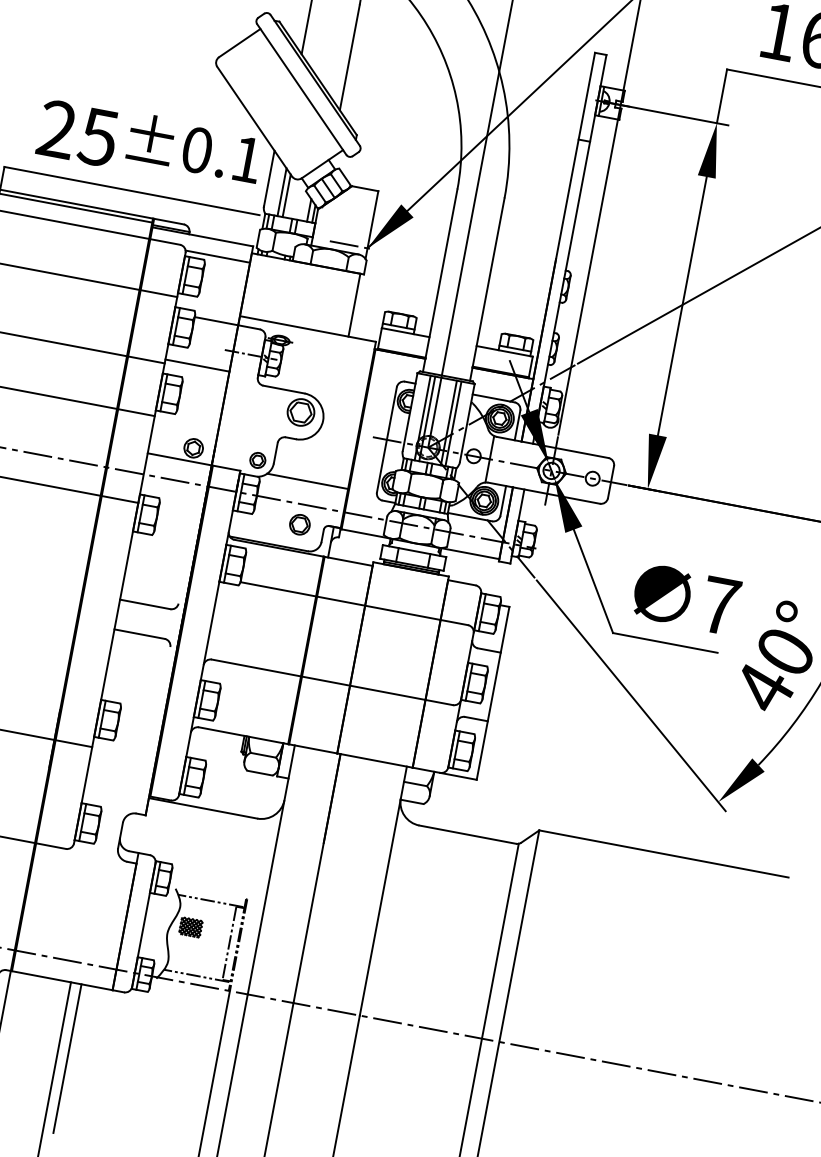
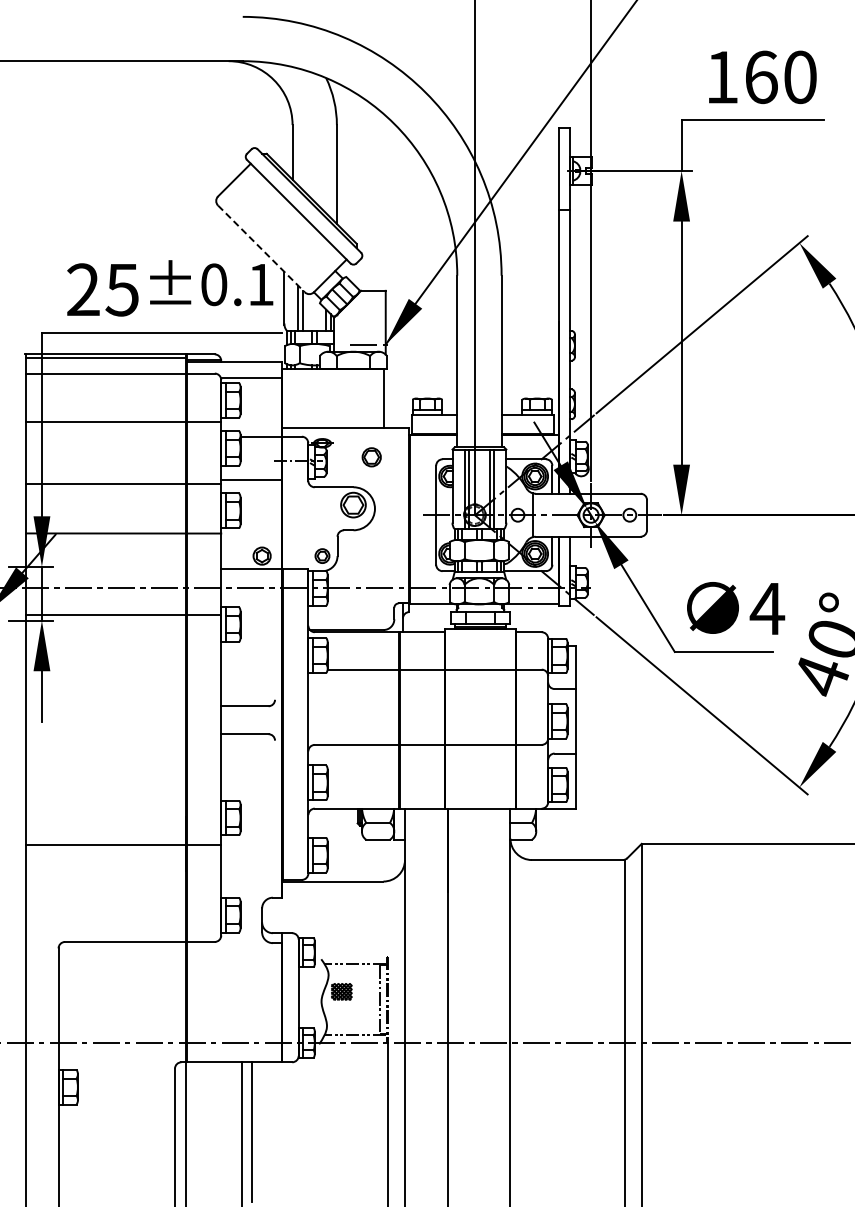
line: (254, 122) -> (261, 249), solid -> dashed
line: (307, 481) -> (371, 566), removed
part: (299, 524) -> (371, 457), moved
text: (720, 605) -> (767, 608), 7 -> 4

